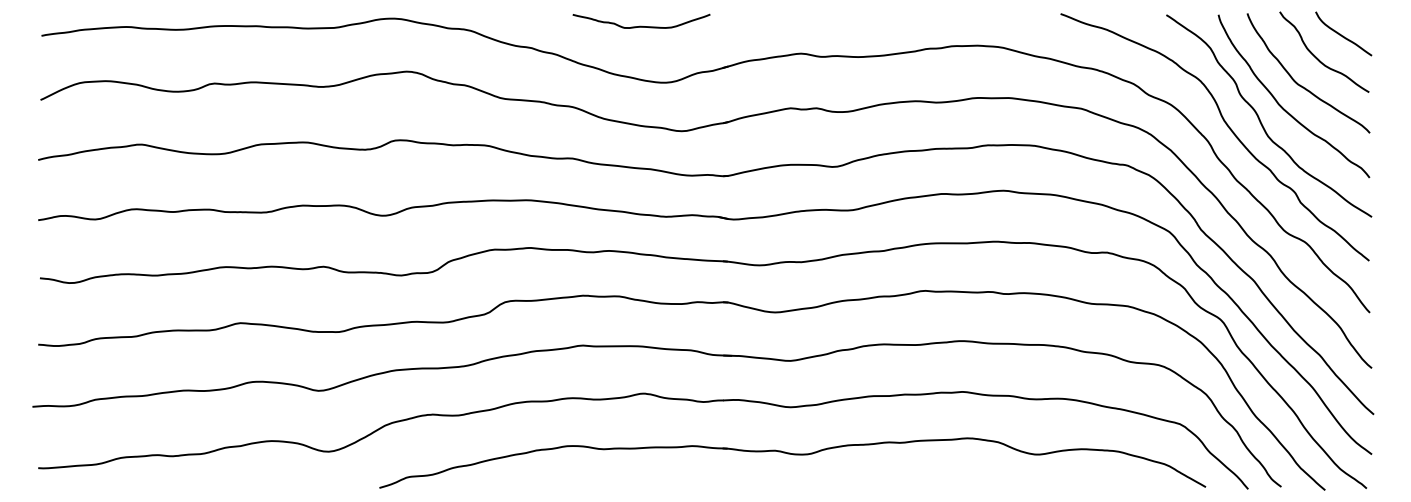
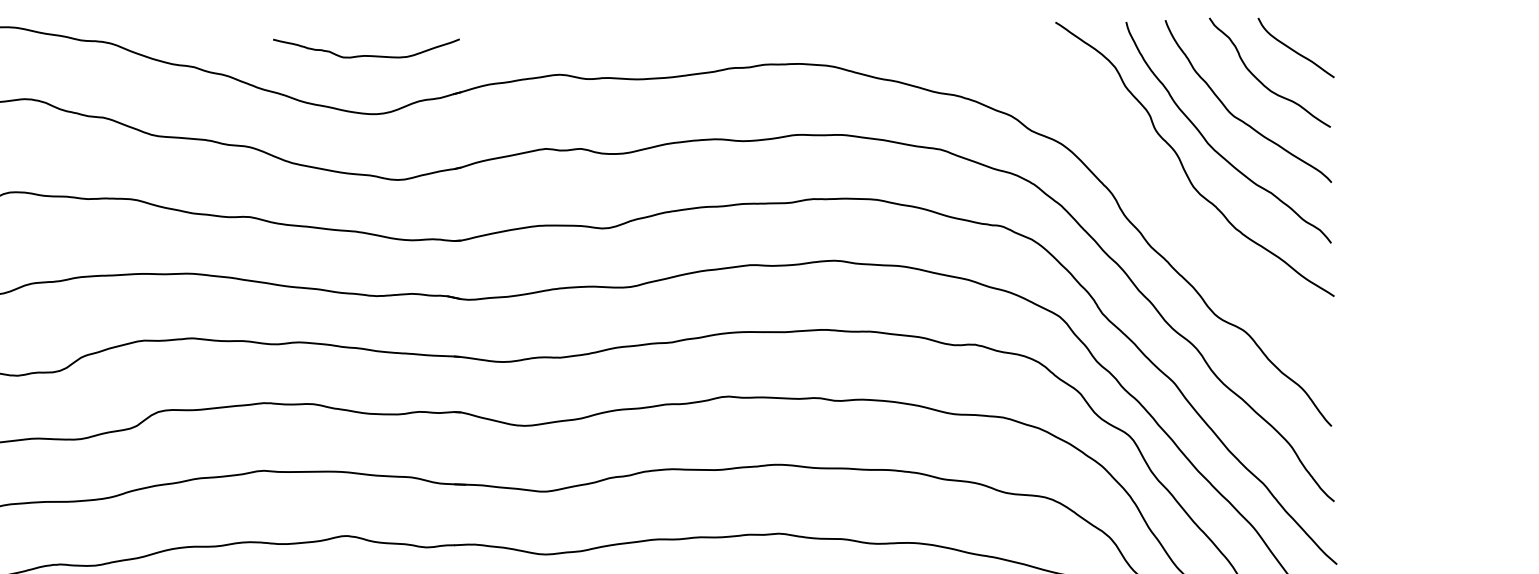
curve: (641, 25) -> (366, 54), moved
curve: (1228, 128) -> (1139, 176), removed

